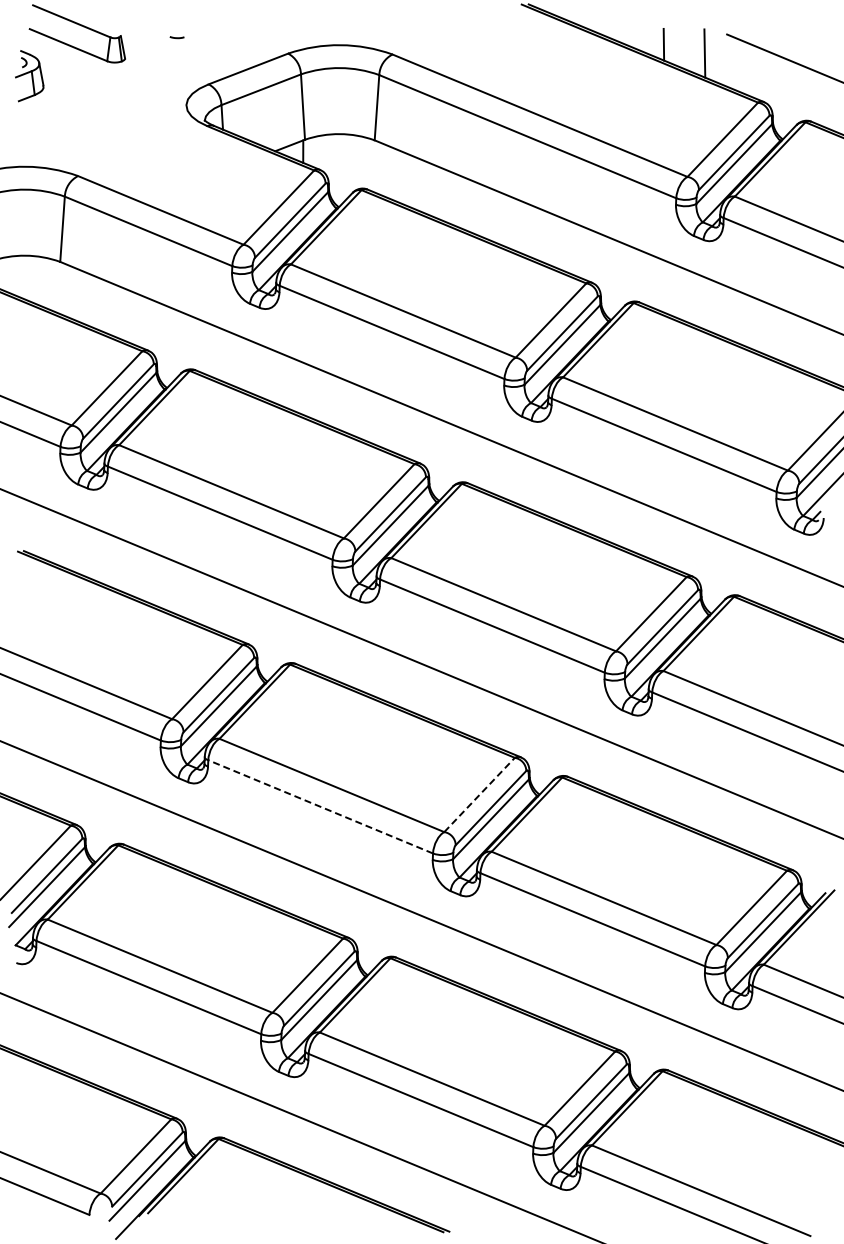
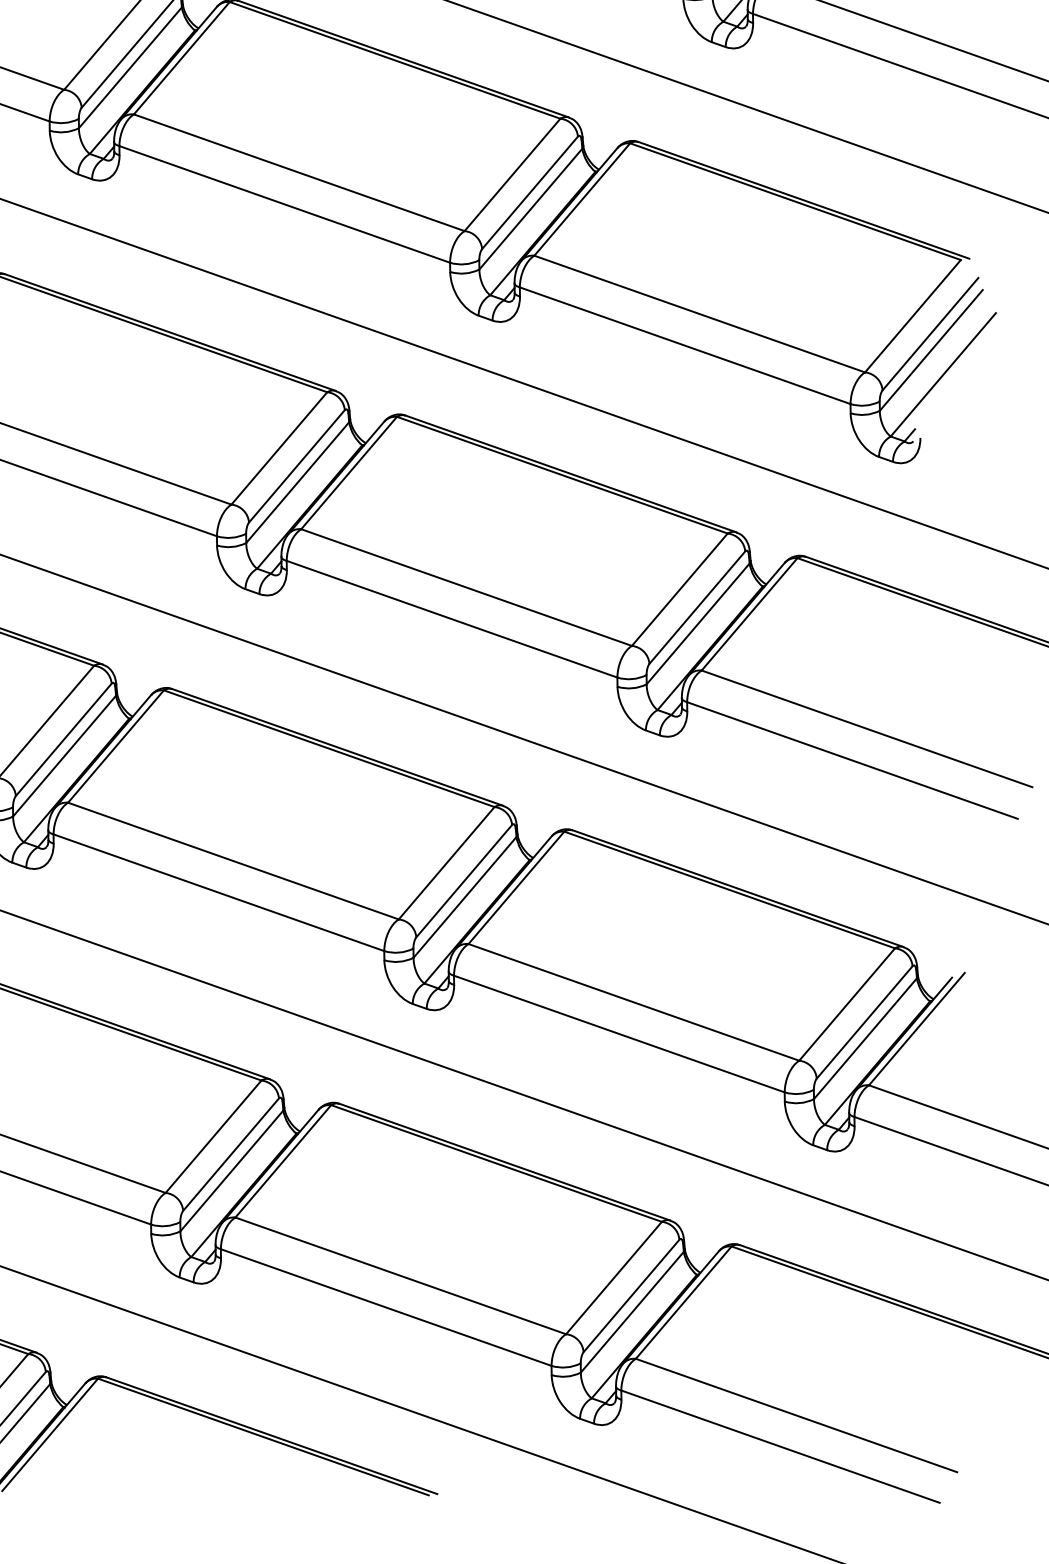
line: (479, 794) -> (446, 862), dashed -> solid
line: (320, 806) -> (218, 892), dashed -> solid

